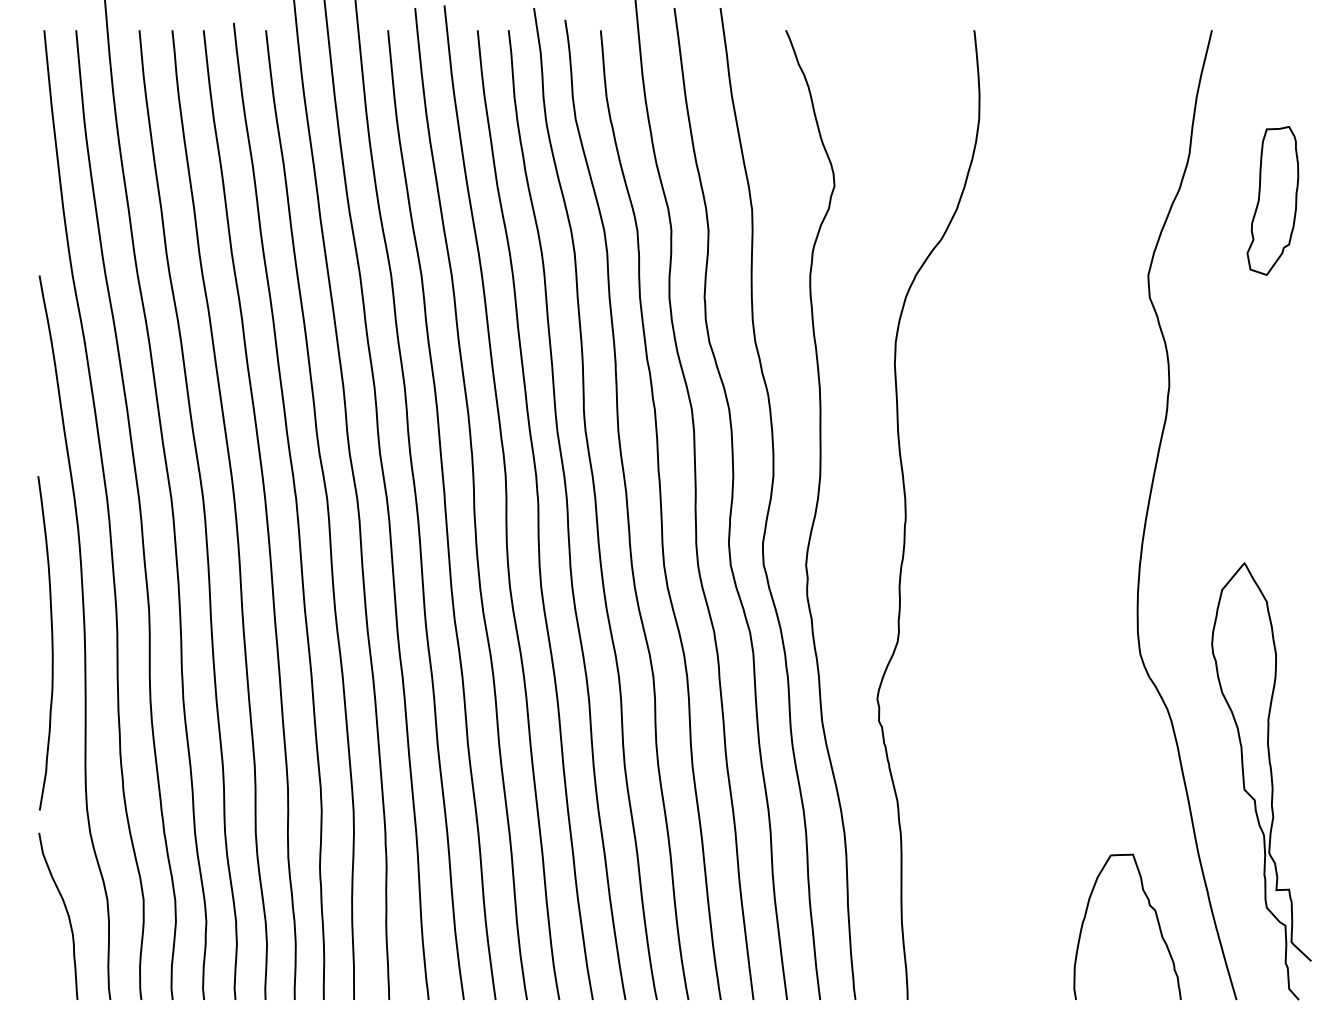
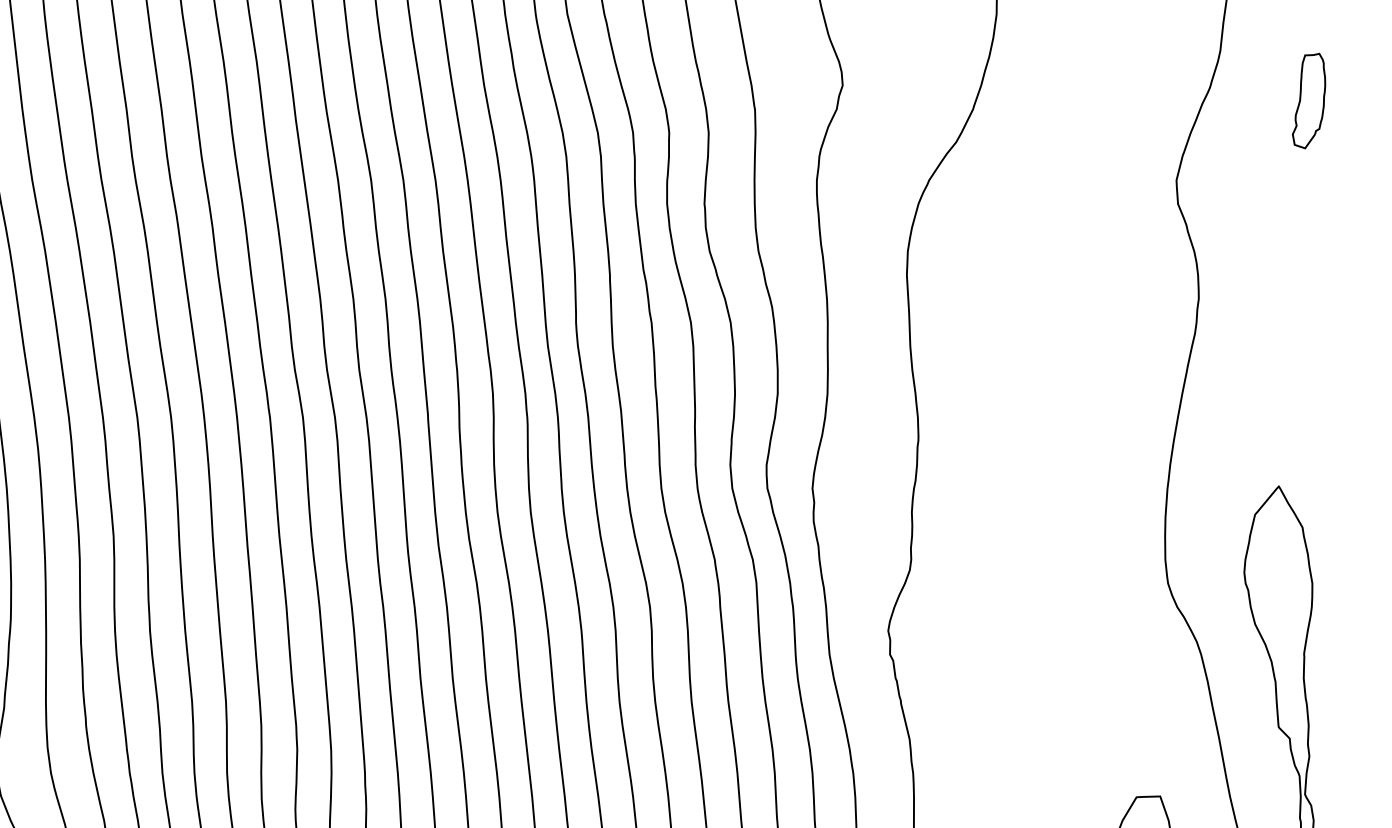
part: (1272, 200) -> (1308, 100), size x0.6

